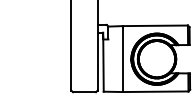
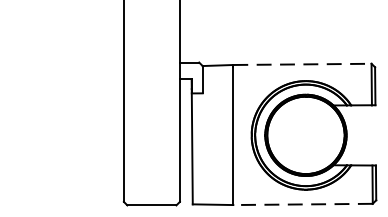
line: (155, 25) -> (302, 63), solid -> dashed
line: (155, 91) -> (302, 203), solid -> dashed

